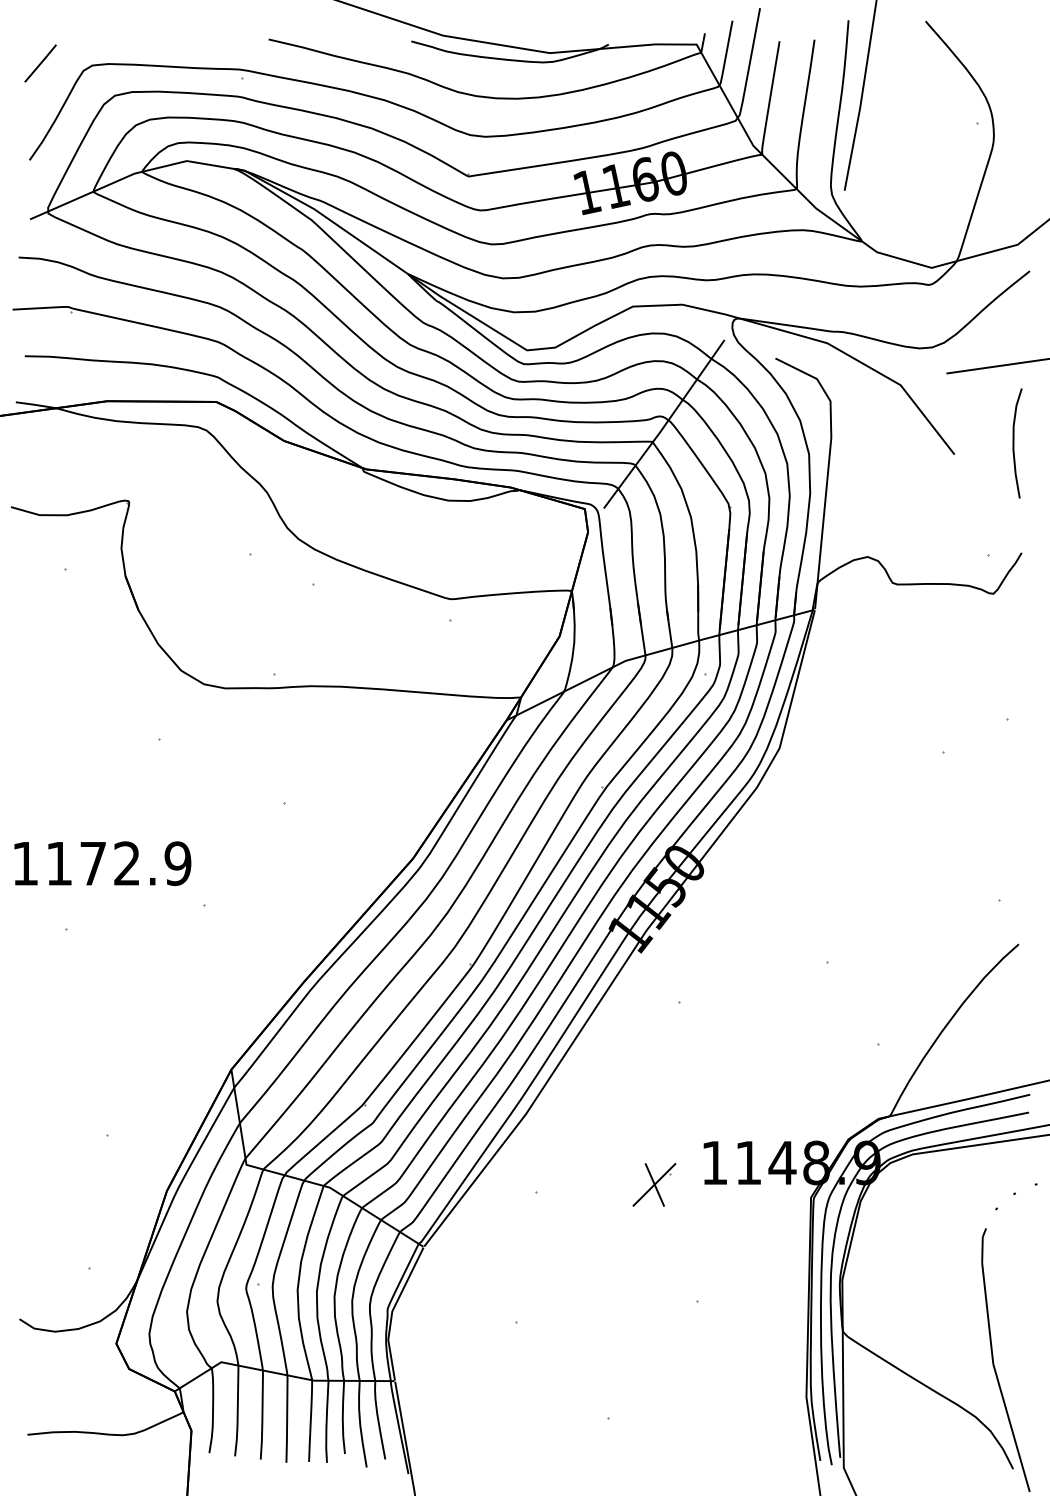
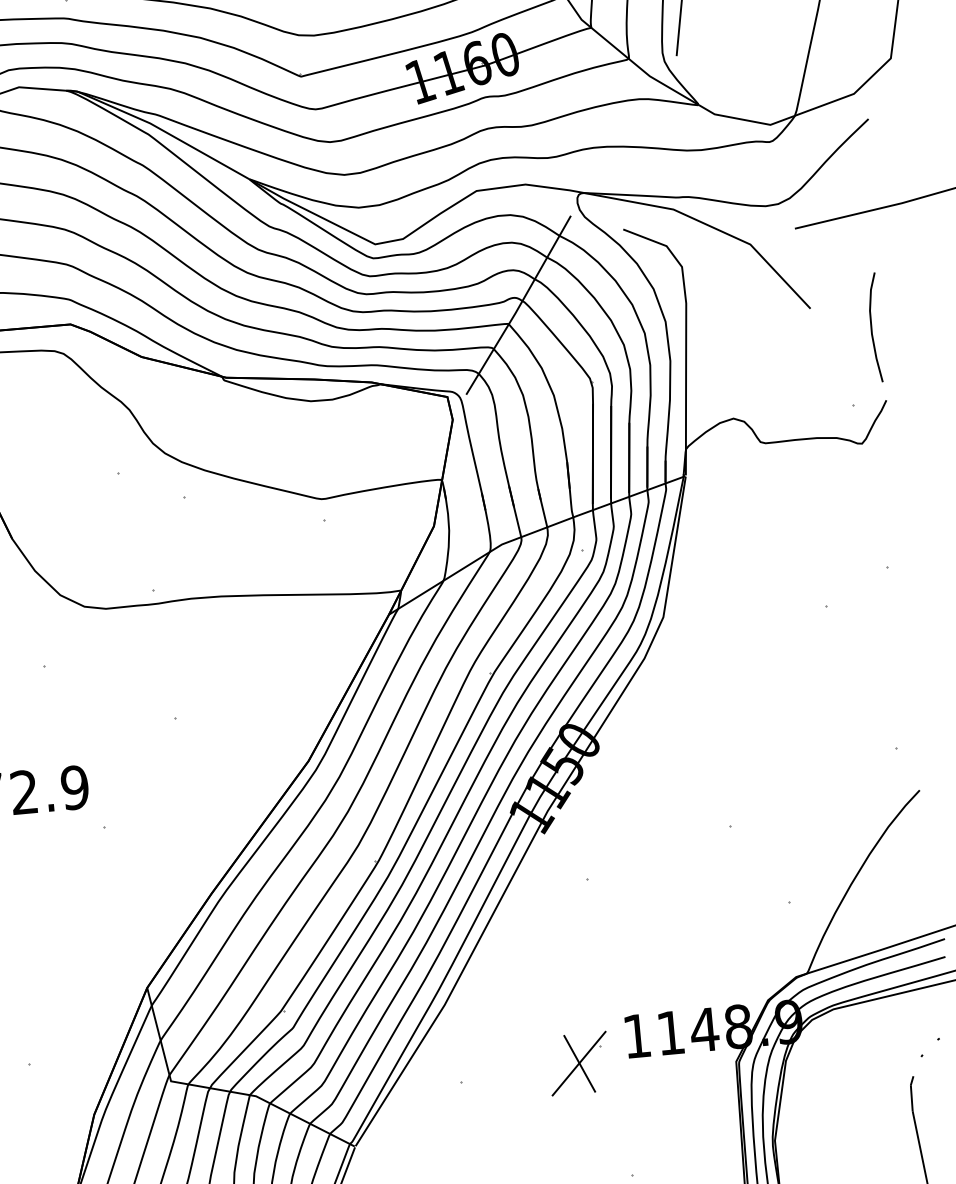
curve: (1014, 443) -> (872, 327), moved
part: (654, 1184) -> (579, 1063), size x1.4

